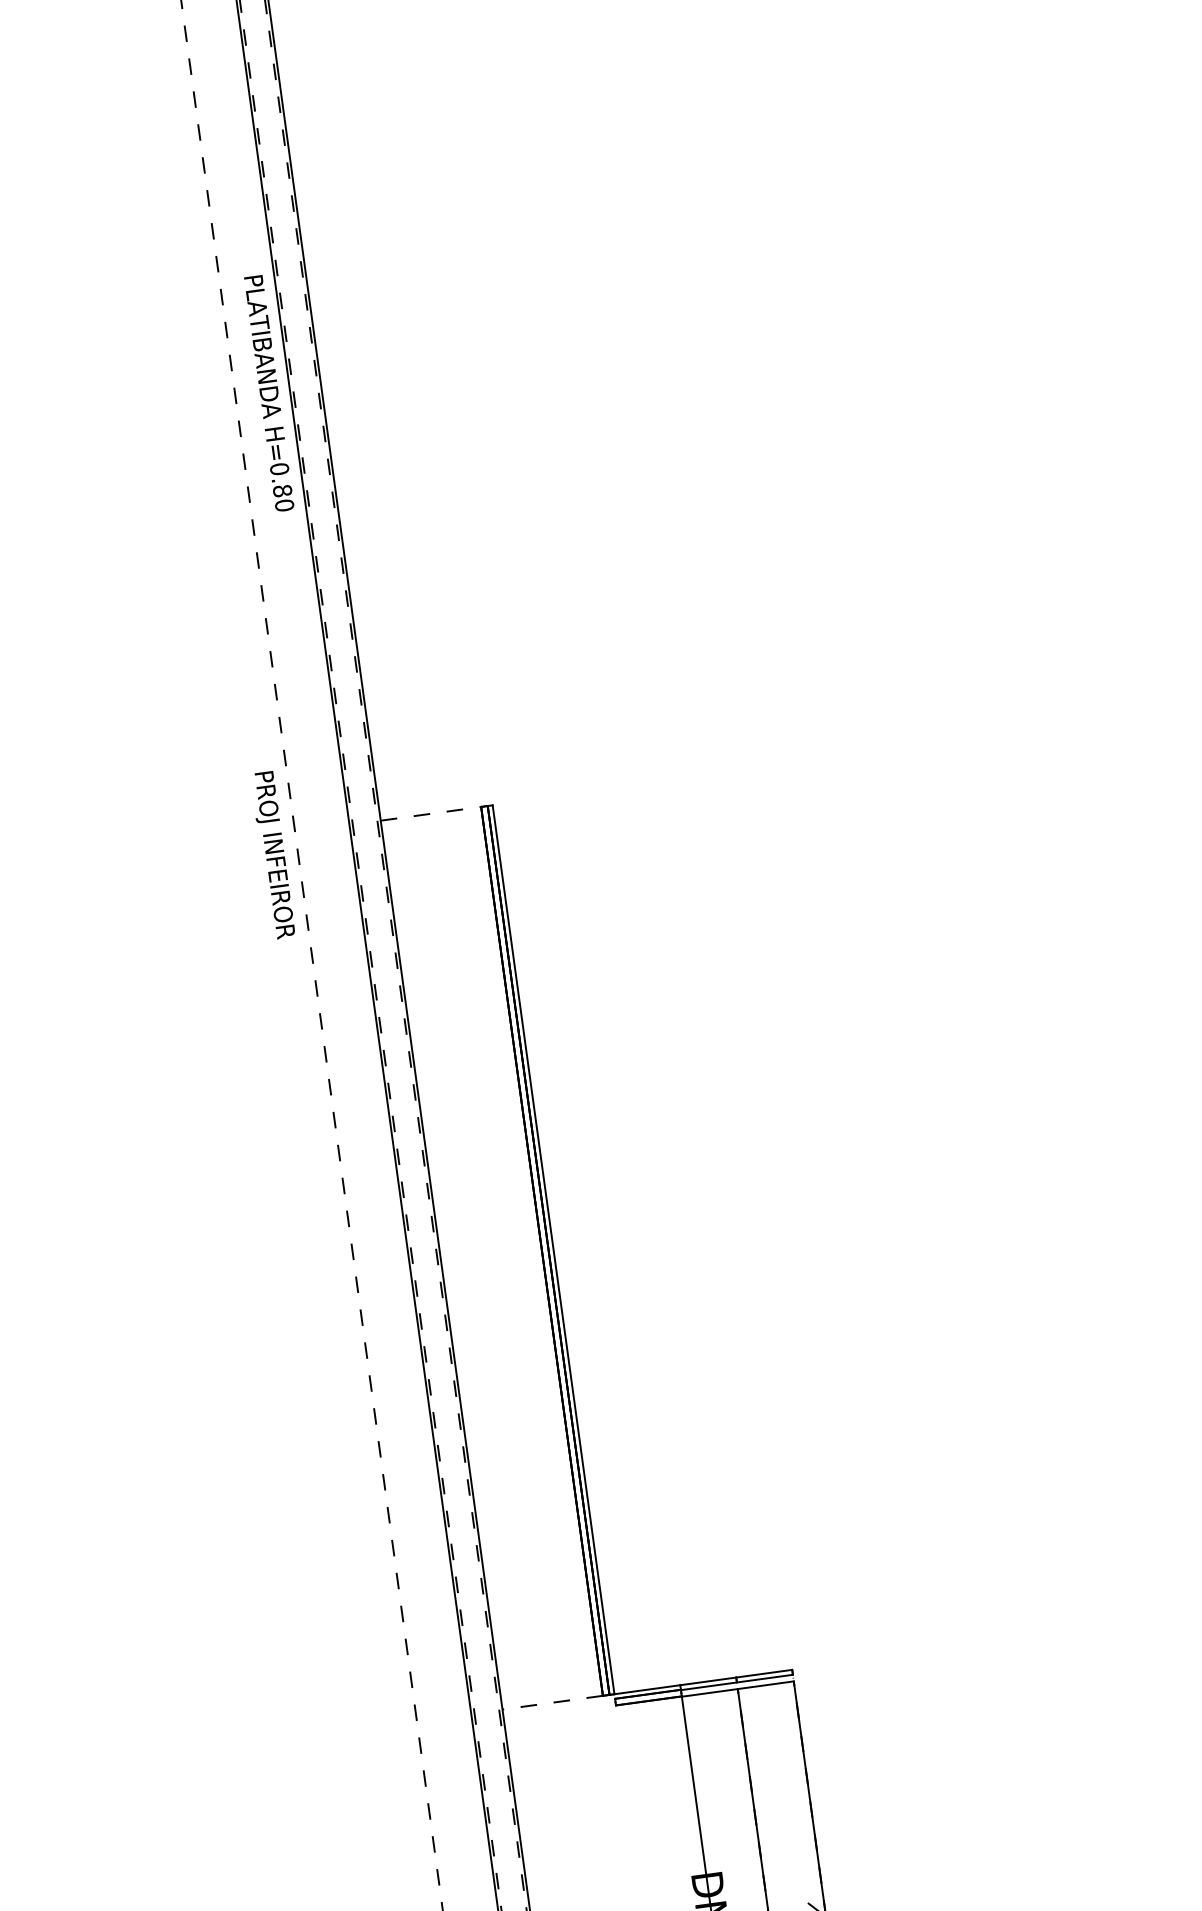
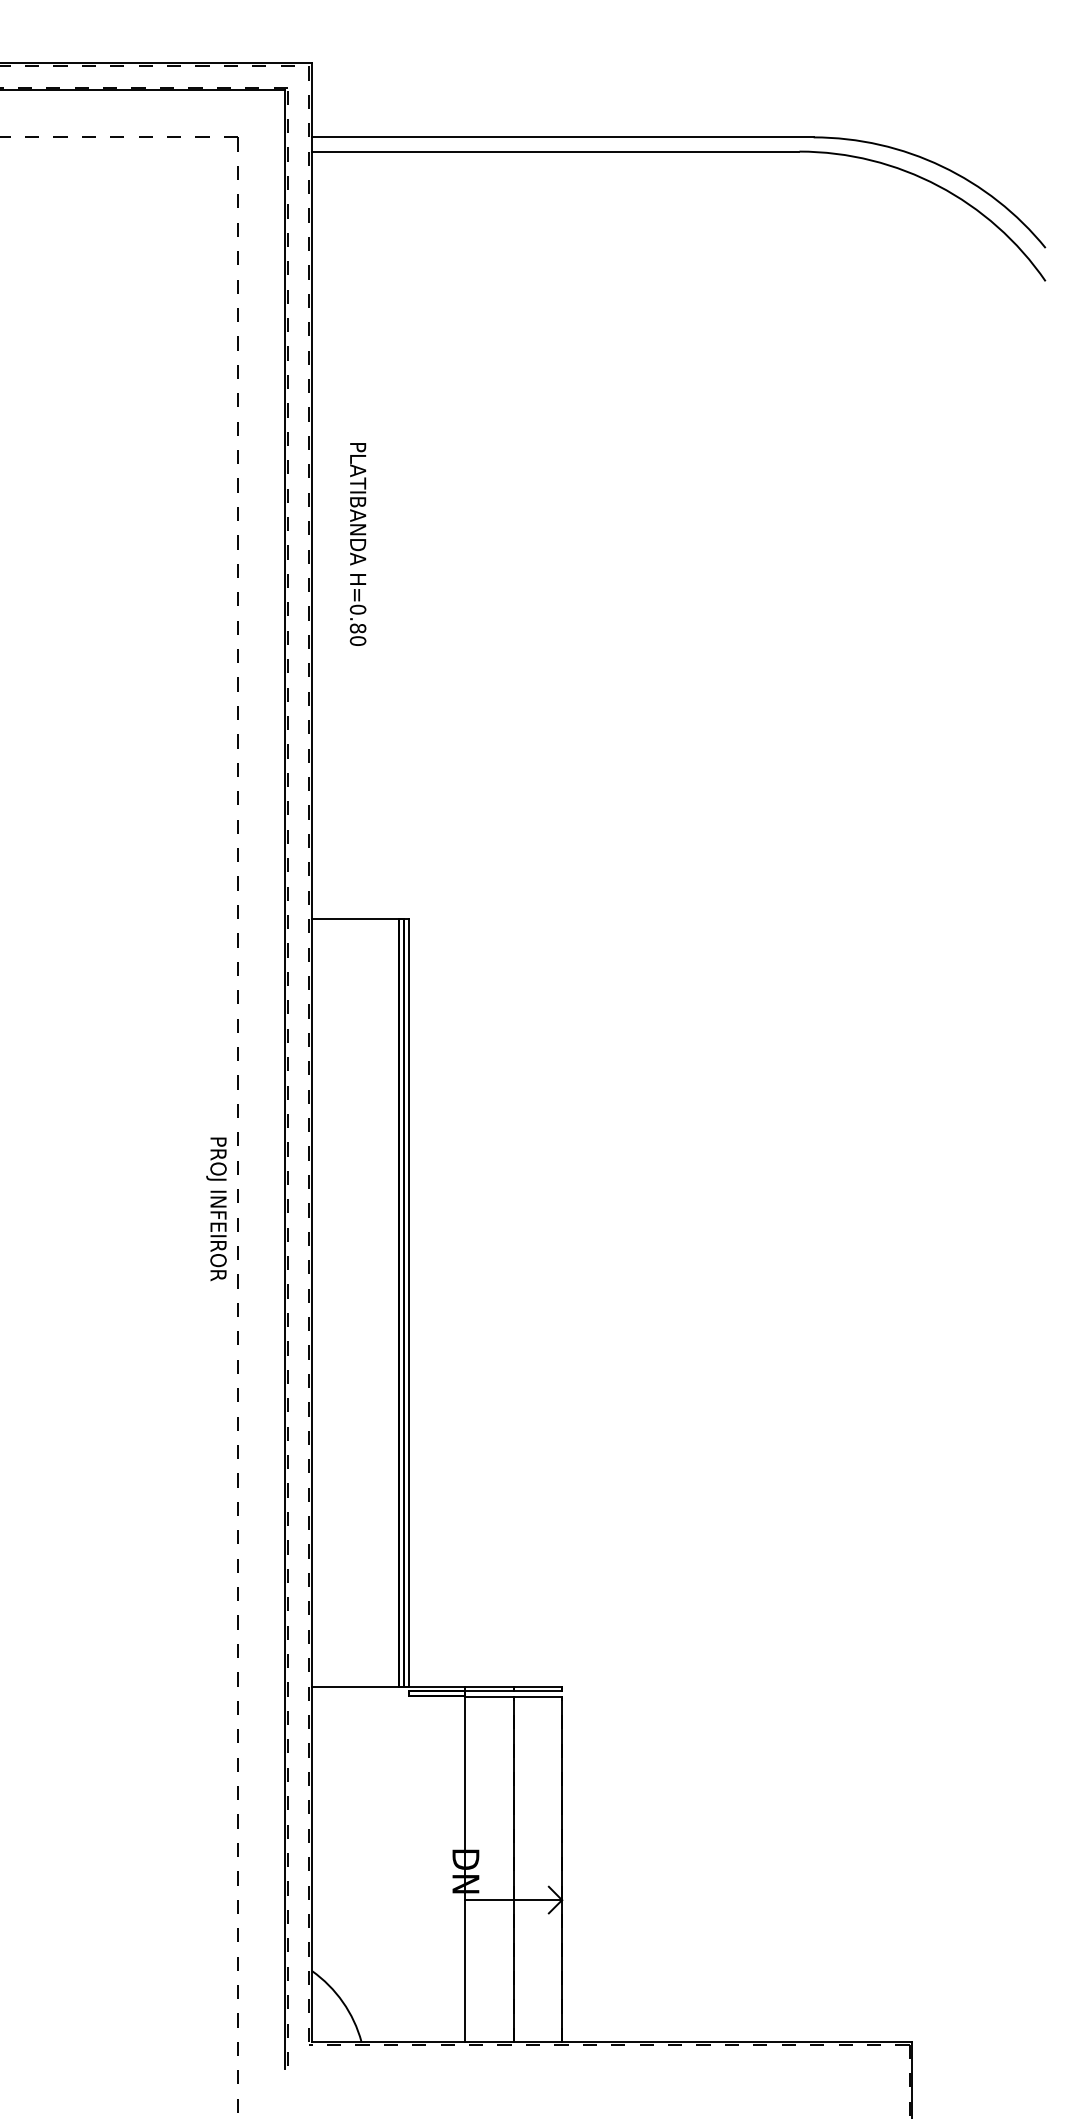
text: (268, 393) -> (357, 544), moved
line: (431, 813) -> (355, 919), dashed -> solid
text: (272, 855) -> (216, 1209), moved
line: (551, 1702) -> (354, 1686), dashed -> solid

